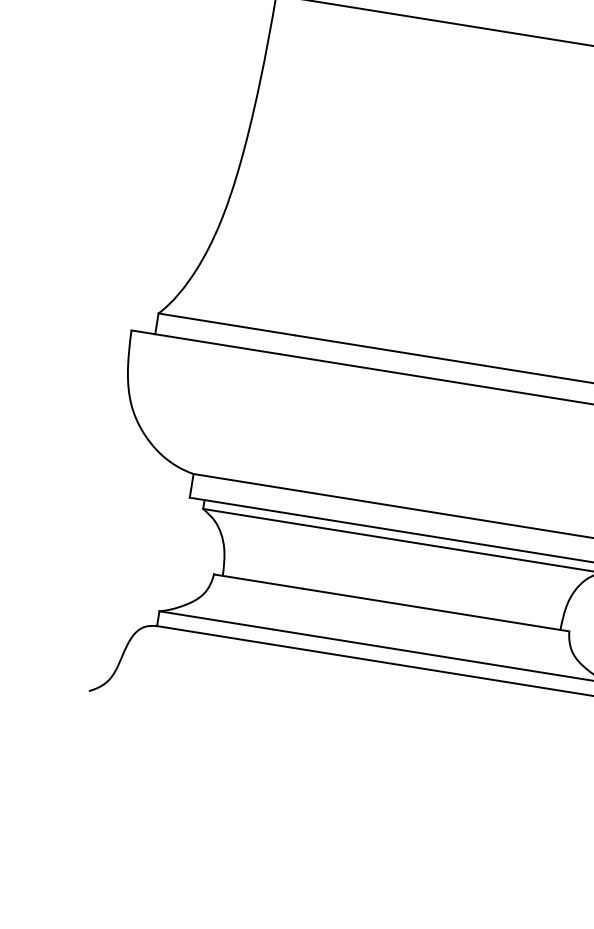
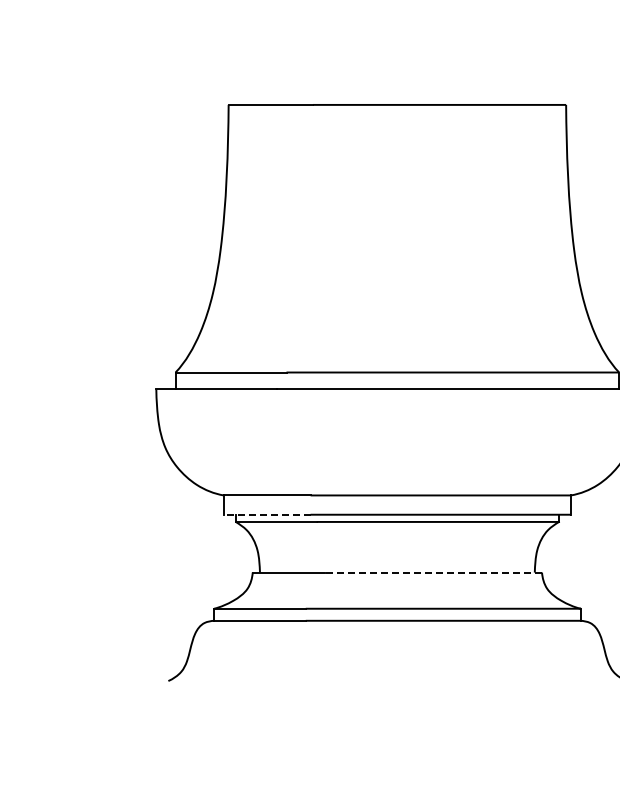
line: (242, 505) -> (266, 514), solid -> dashed
line: (436, 609) -> (433, 572), solid -> dashed

